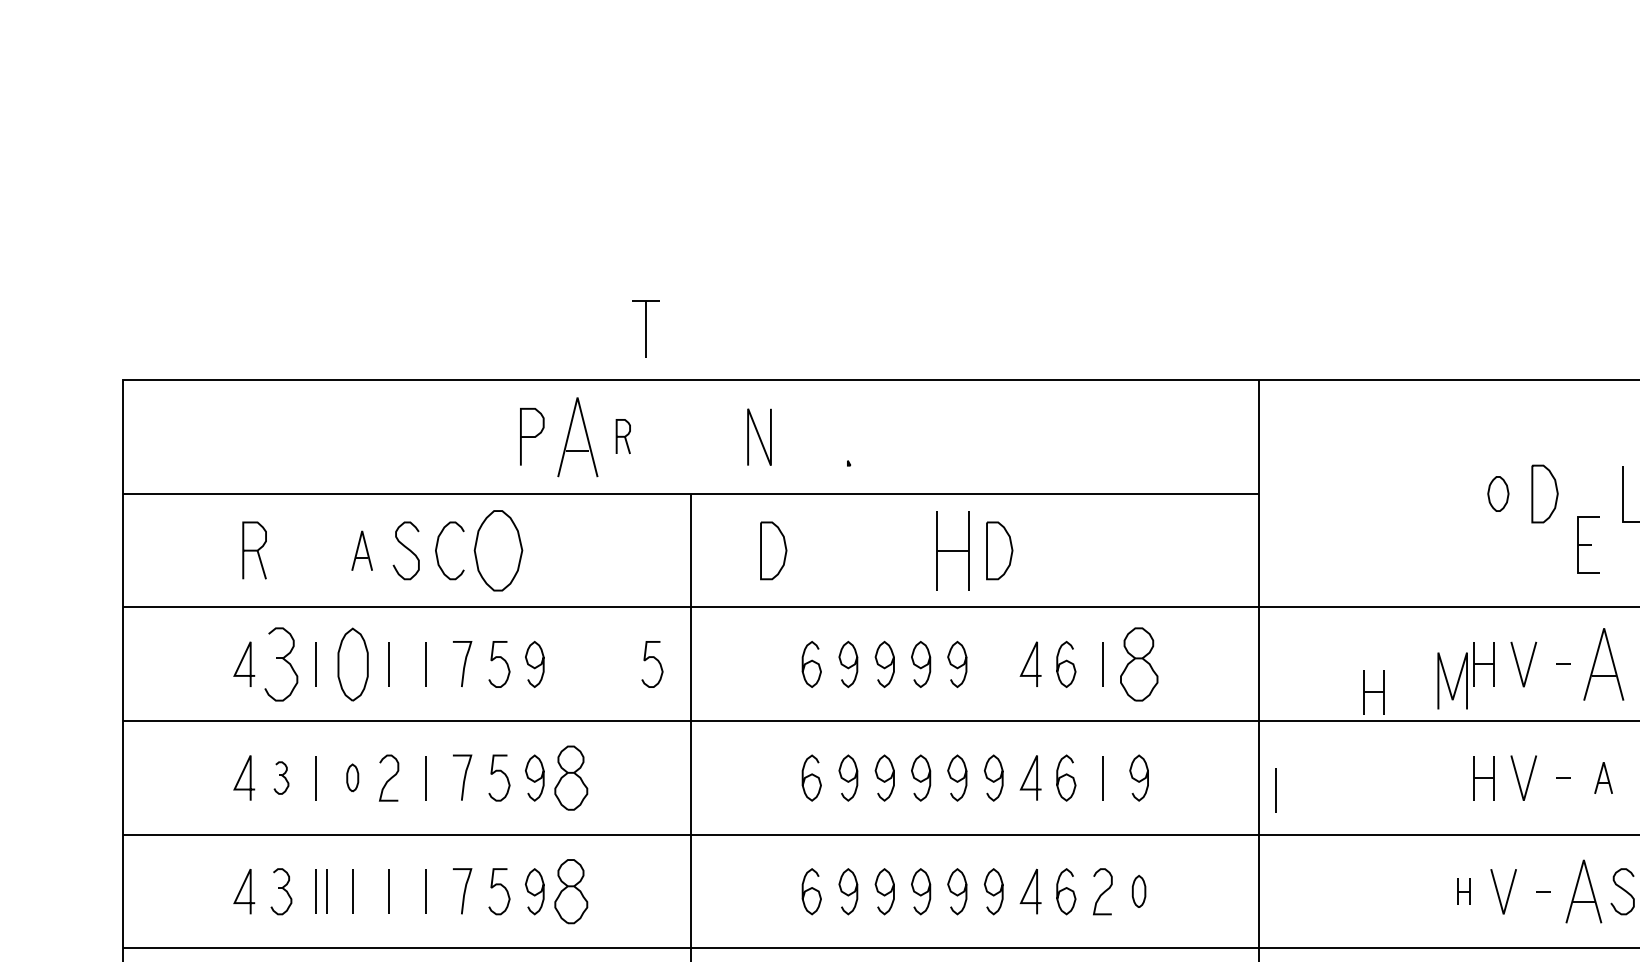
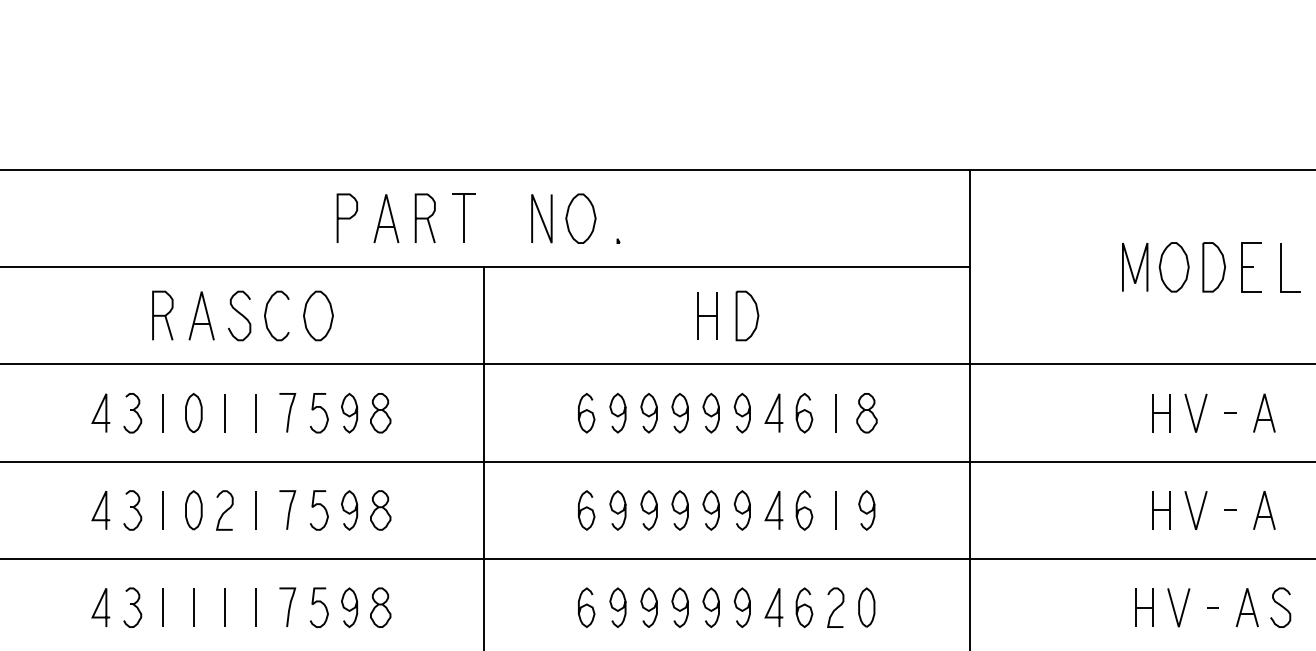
part: (645, 328) -> (463, 218), moved
part: (577, 436) -> (386, 218), size x0.71
part: (623, 436) -> (425, 218), size x1.67
part: (805, 436) -> (581, 218), added
part: (1498, 493) -> (1174, 266), size x1.67
part: (1588, 544) -> (1251, 266), moved
part: (254, 550) -> (162, 315), moved
part: (362, 550) -> (202, 315), size x1.43
part: (498, 550) -> (318, 315), size x0.71
part: (773, 550) -> (553, 315), removed
part: (952, 550) -> (707, 315), size x0.71
curve: (656, 660) -> (453, 409), removed
part: (352, 663) -> (193, 412), size x0.62
part: (281, 664) -> (132, 413), size x0.62
part: (570, 664) -> (380, 413), added
part: (1139, 664) -> (867, 413), size x0.62
part: (1603, 664) -> (1264, 413), size x0.62
curve: (991, 665) -> (740, 414), added
line: (1448, 682) -> (1131, 268), moved
part: (1373, 692) -> (1067, 437), removed
part: (281, 777) -> (132, 509), size x1.43
part: (352, 777) -> (193, 509), size x1.67
part: (570, 777) -> (380, 509), size x0.71
part: (1603, 777) -> (1264, 509), size x1.43
line: (1275, 790) -> (983, 521), removed
line: (326, 891) -> (171, 607), removed
part: (570, 891) -> (380, 607), size x0.71
part: (1138, 891) -> (866, 607), size x1.43
part: (1463, 891) -> (1144, 607), size x1.67
part: (1583, 891) -> (1247, 607), size x0.71

